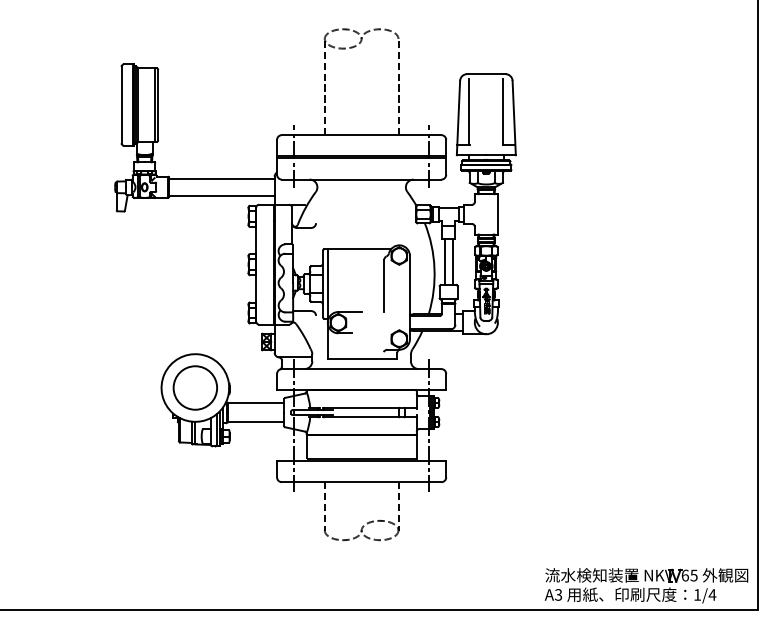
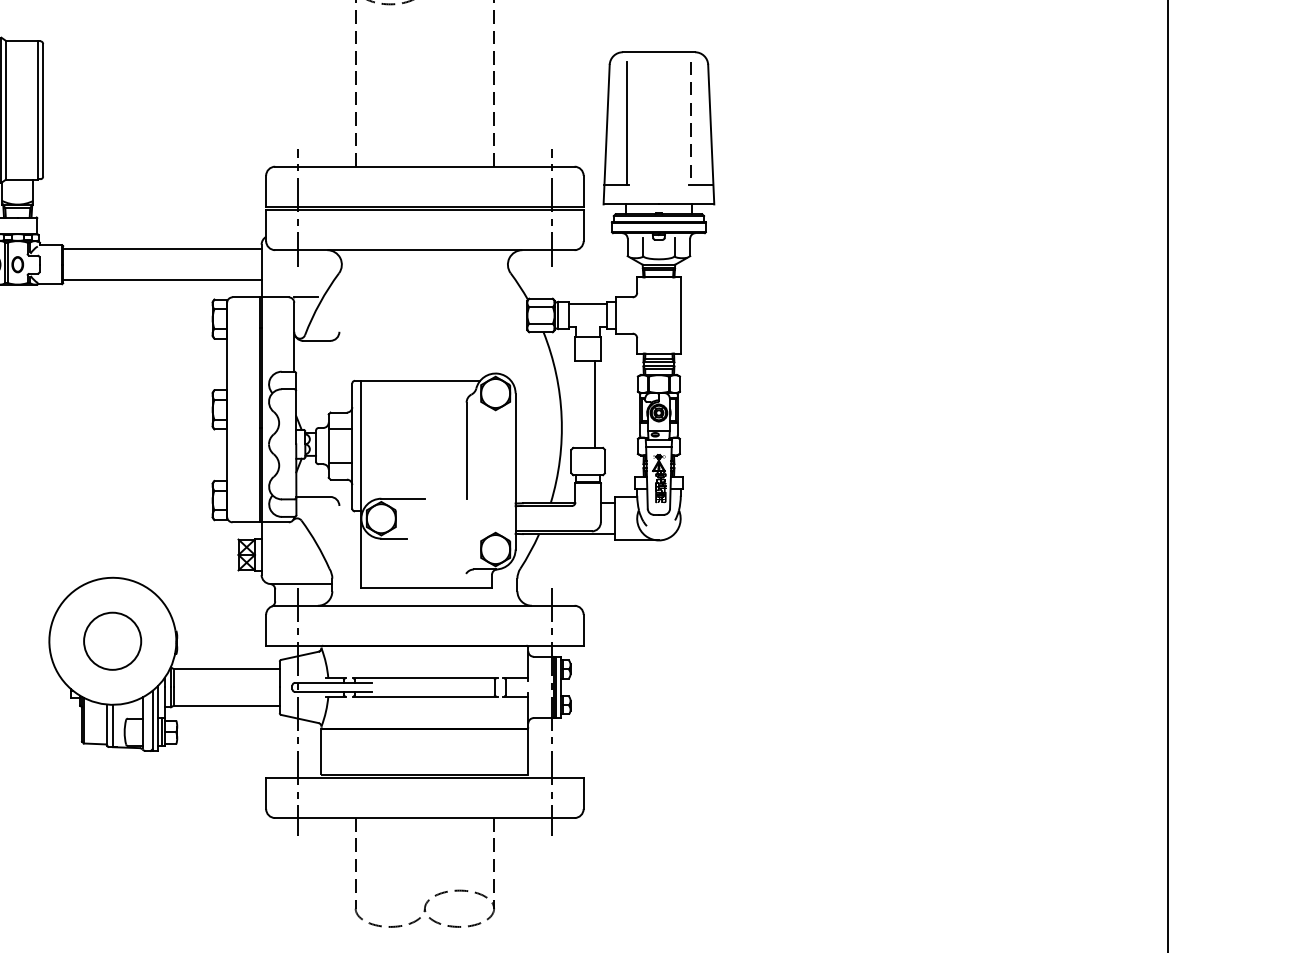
line: (503, 112) -> (691, 124), solid -> dashed
line: (444, 261) -> (580, 403), removed
circle: (194, 387) -> (111, 640), size x0.7

